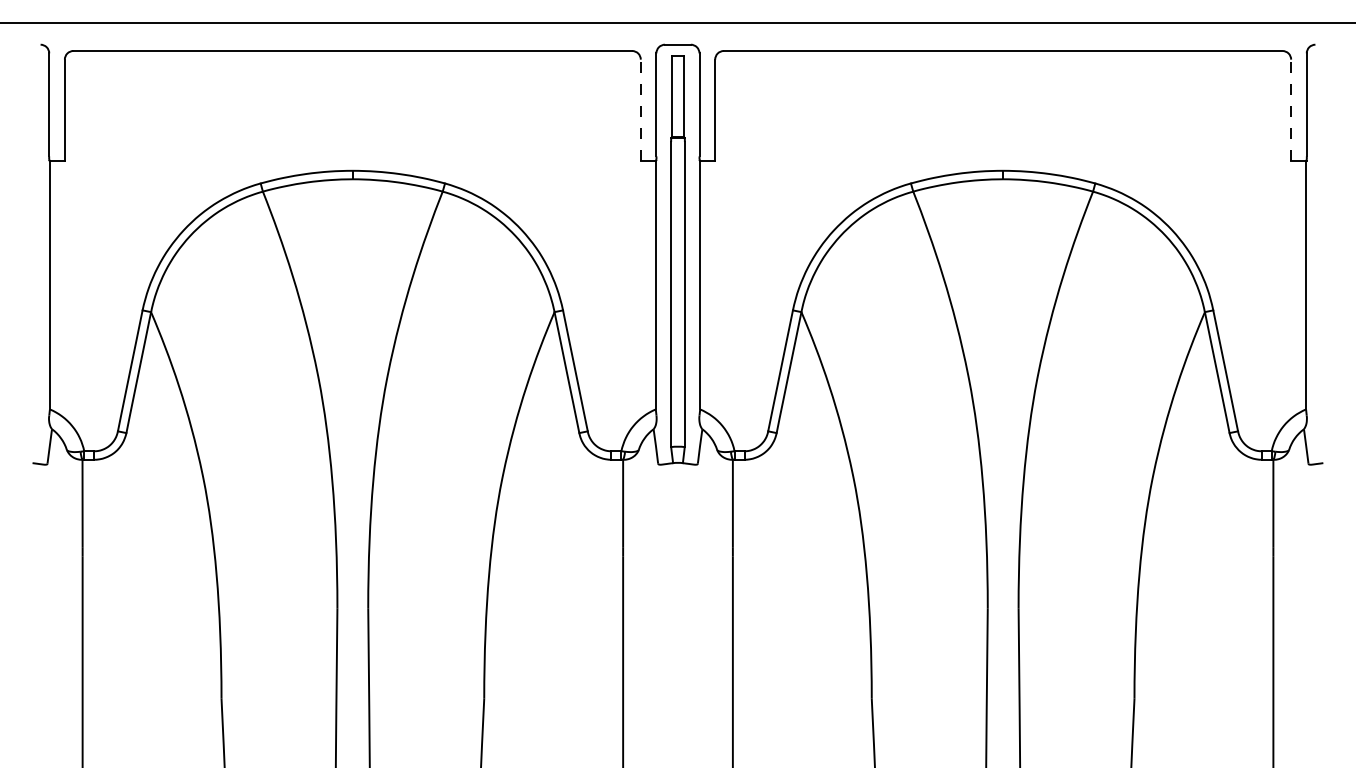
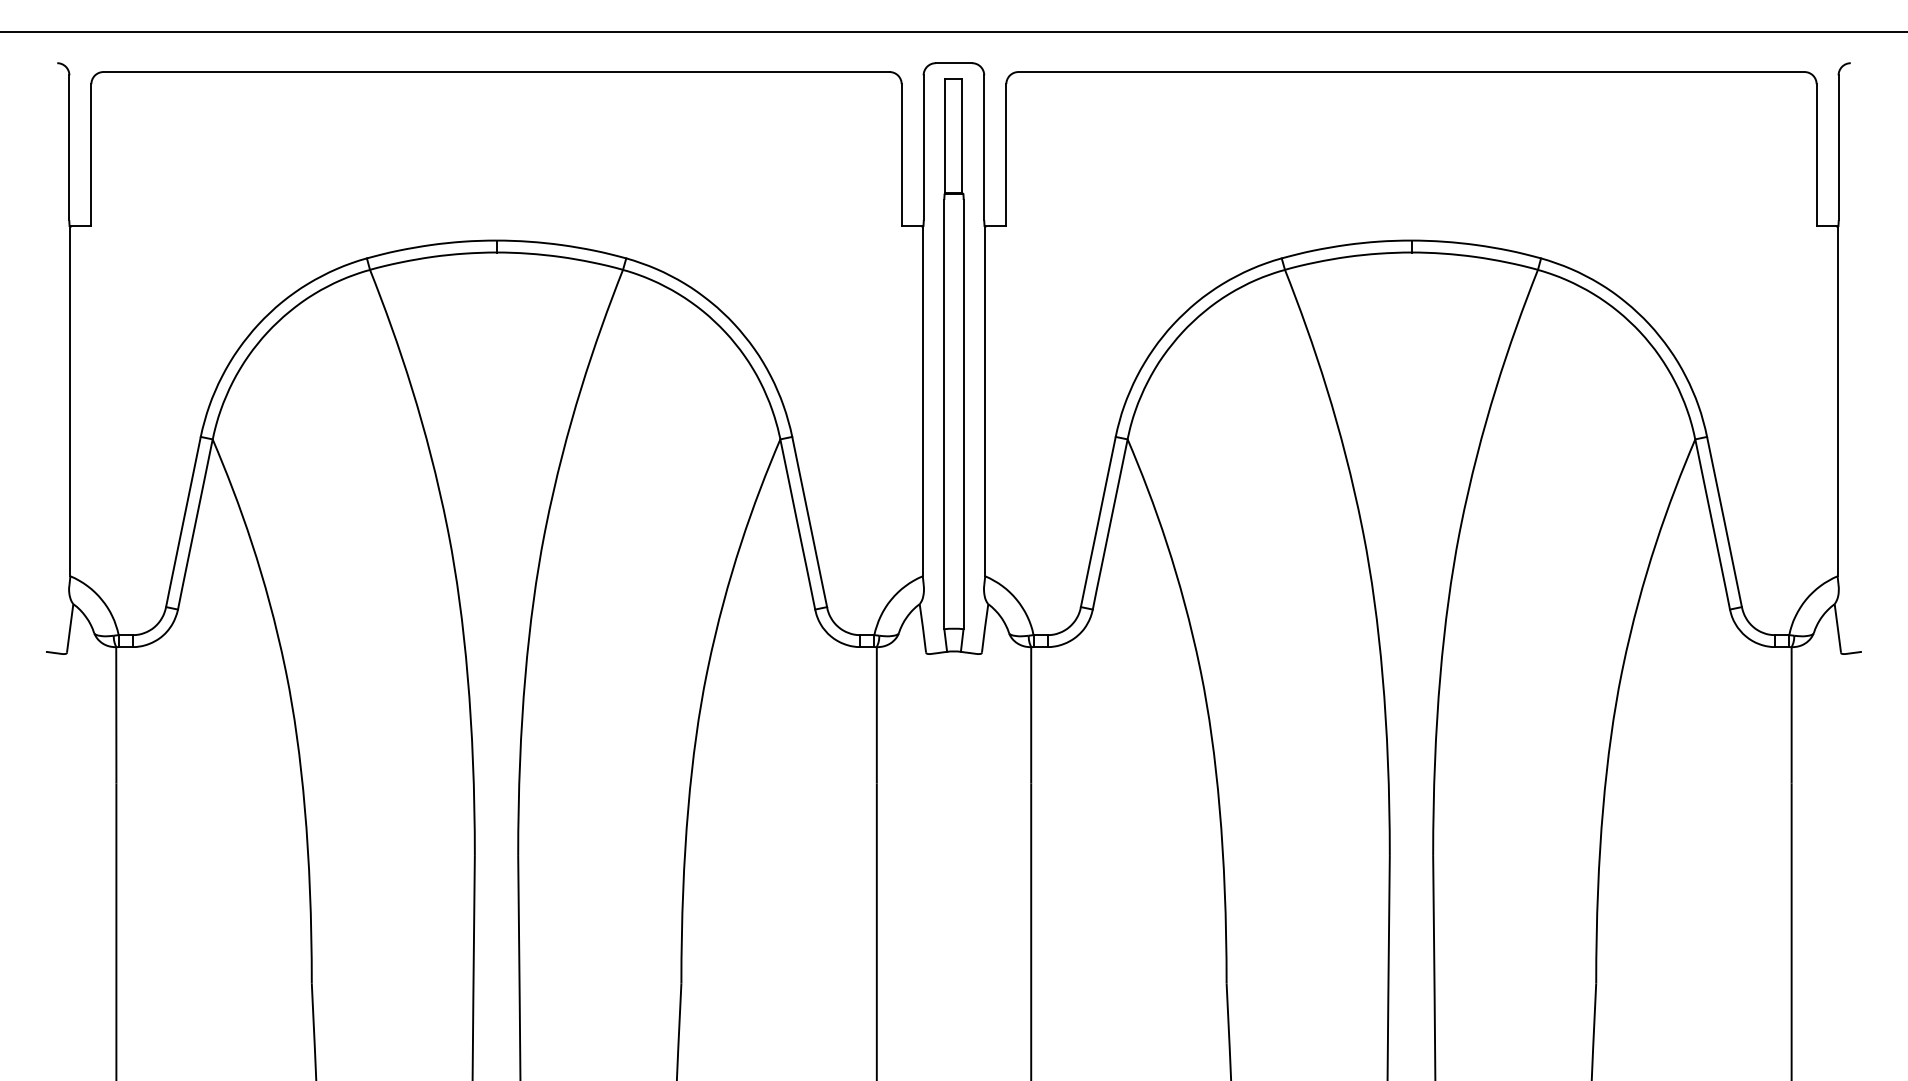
line: (640, 109) -> (901, 154), dashed -> solid
line: (1291, 109) -> (1816, 154), dashed -> solid

